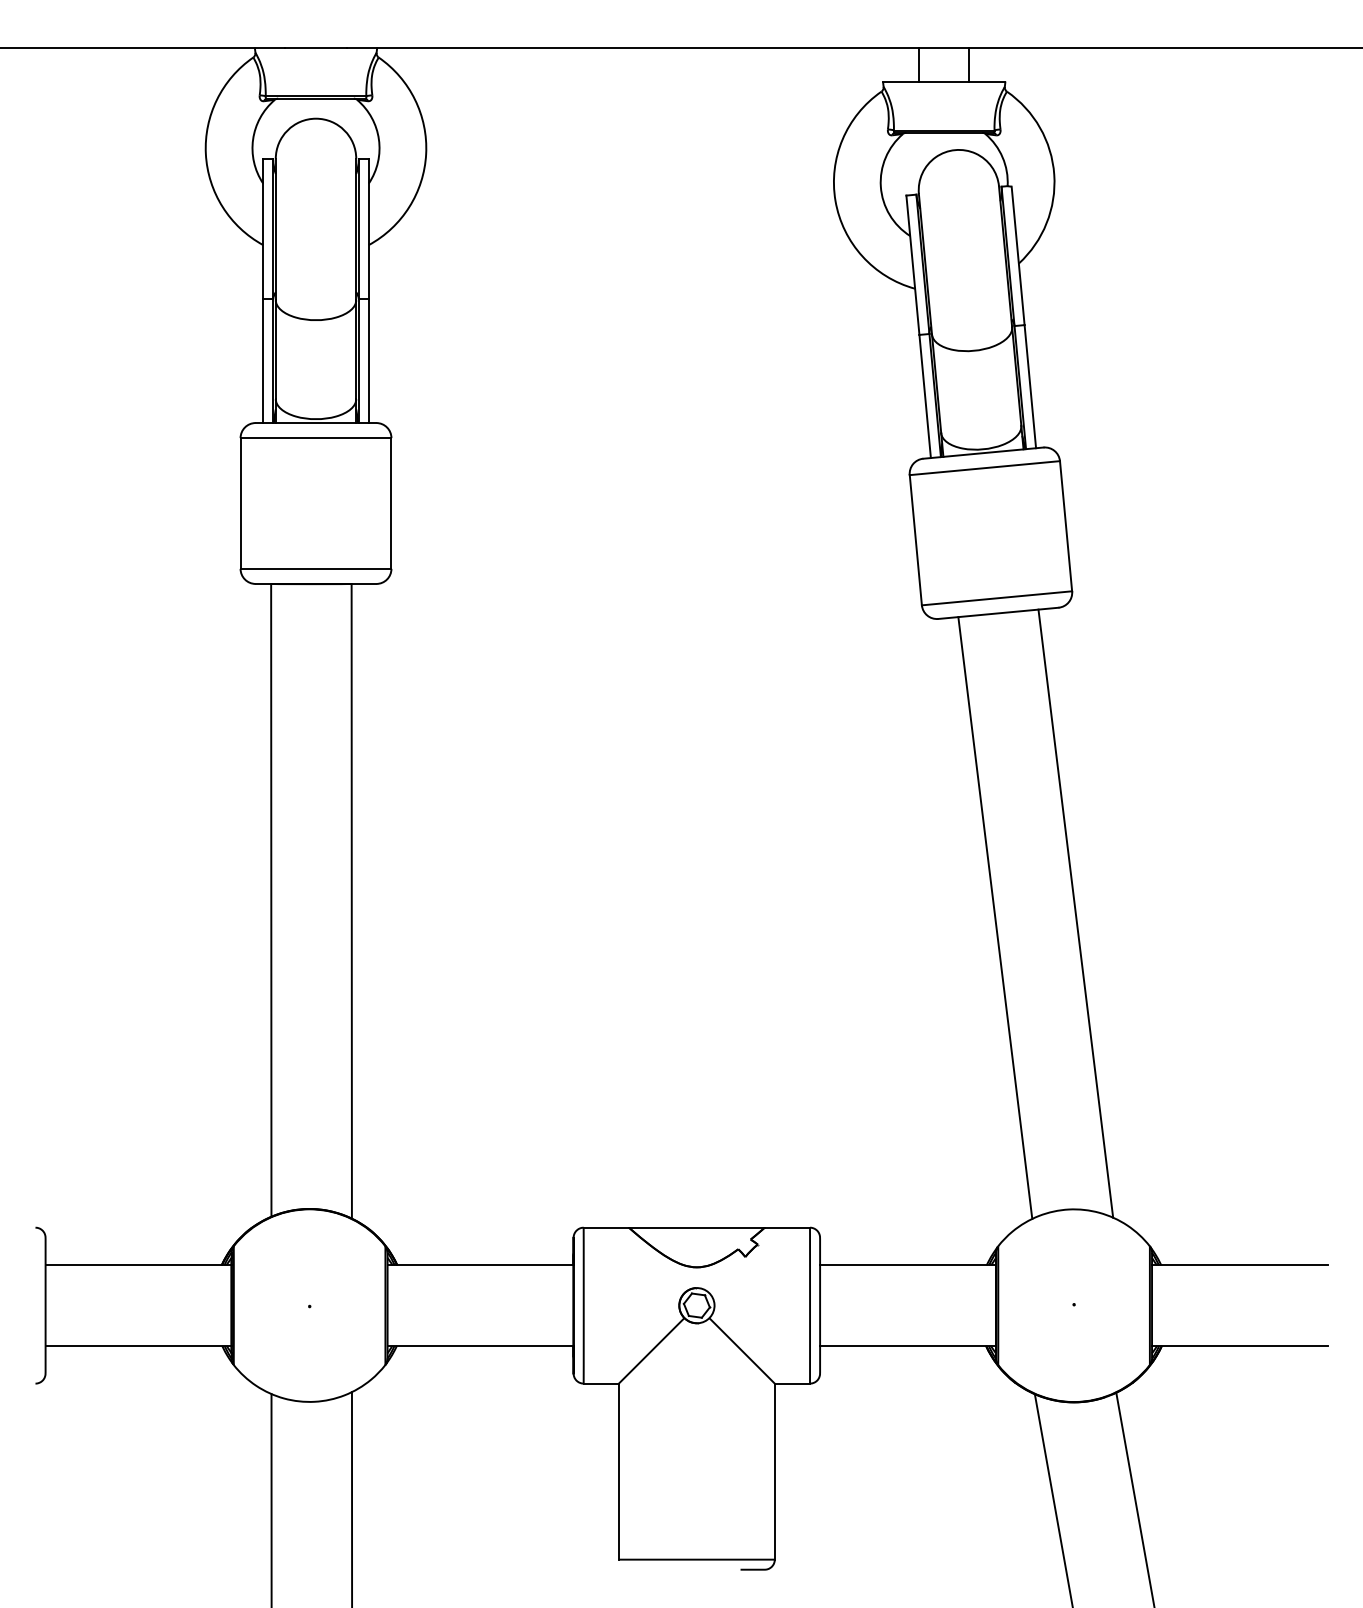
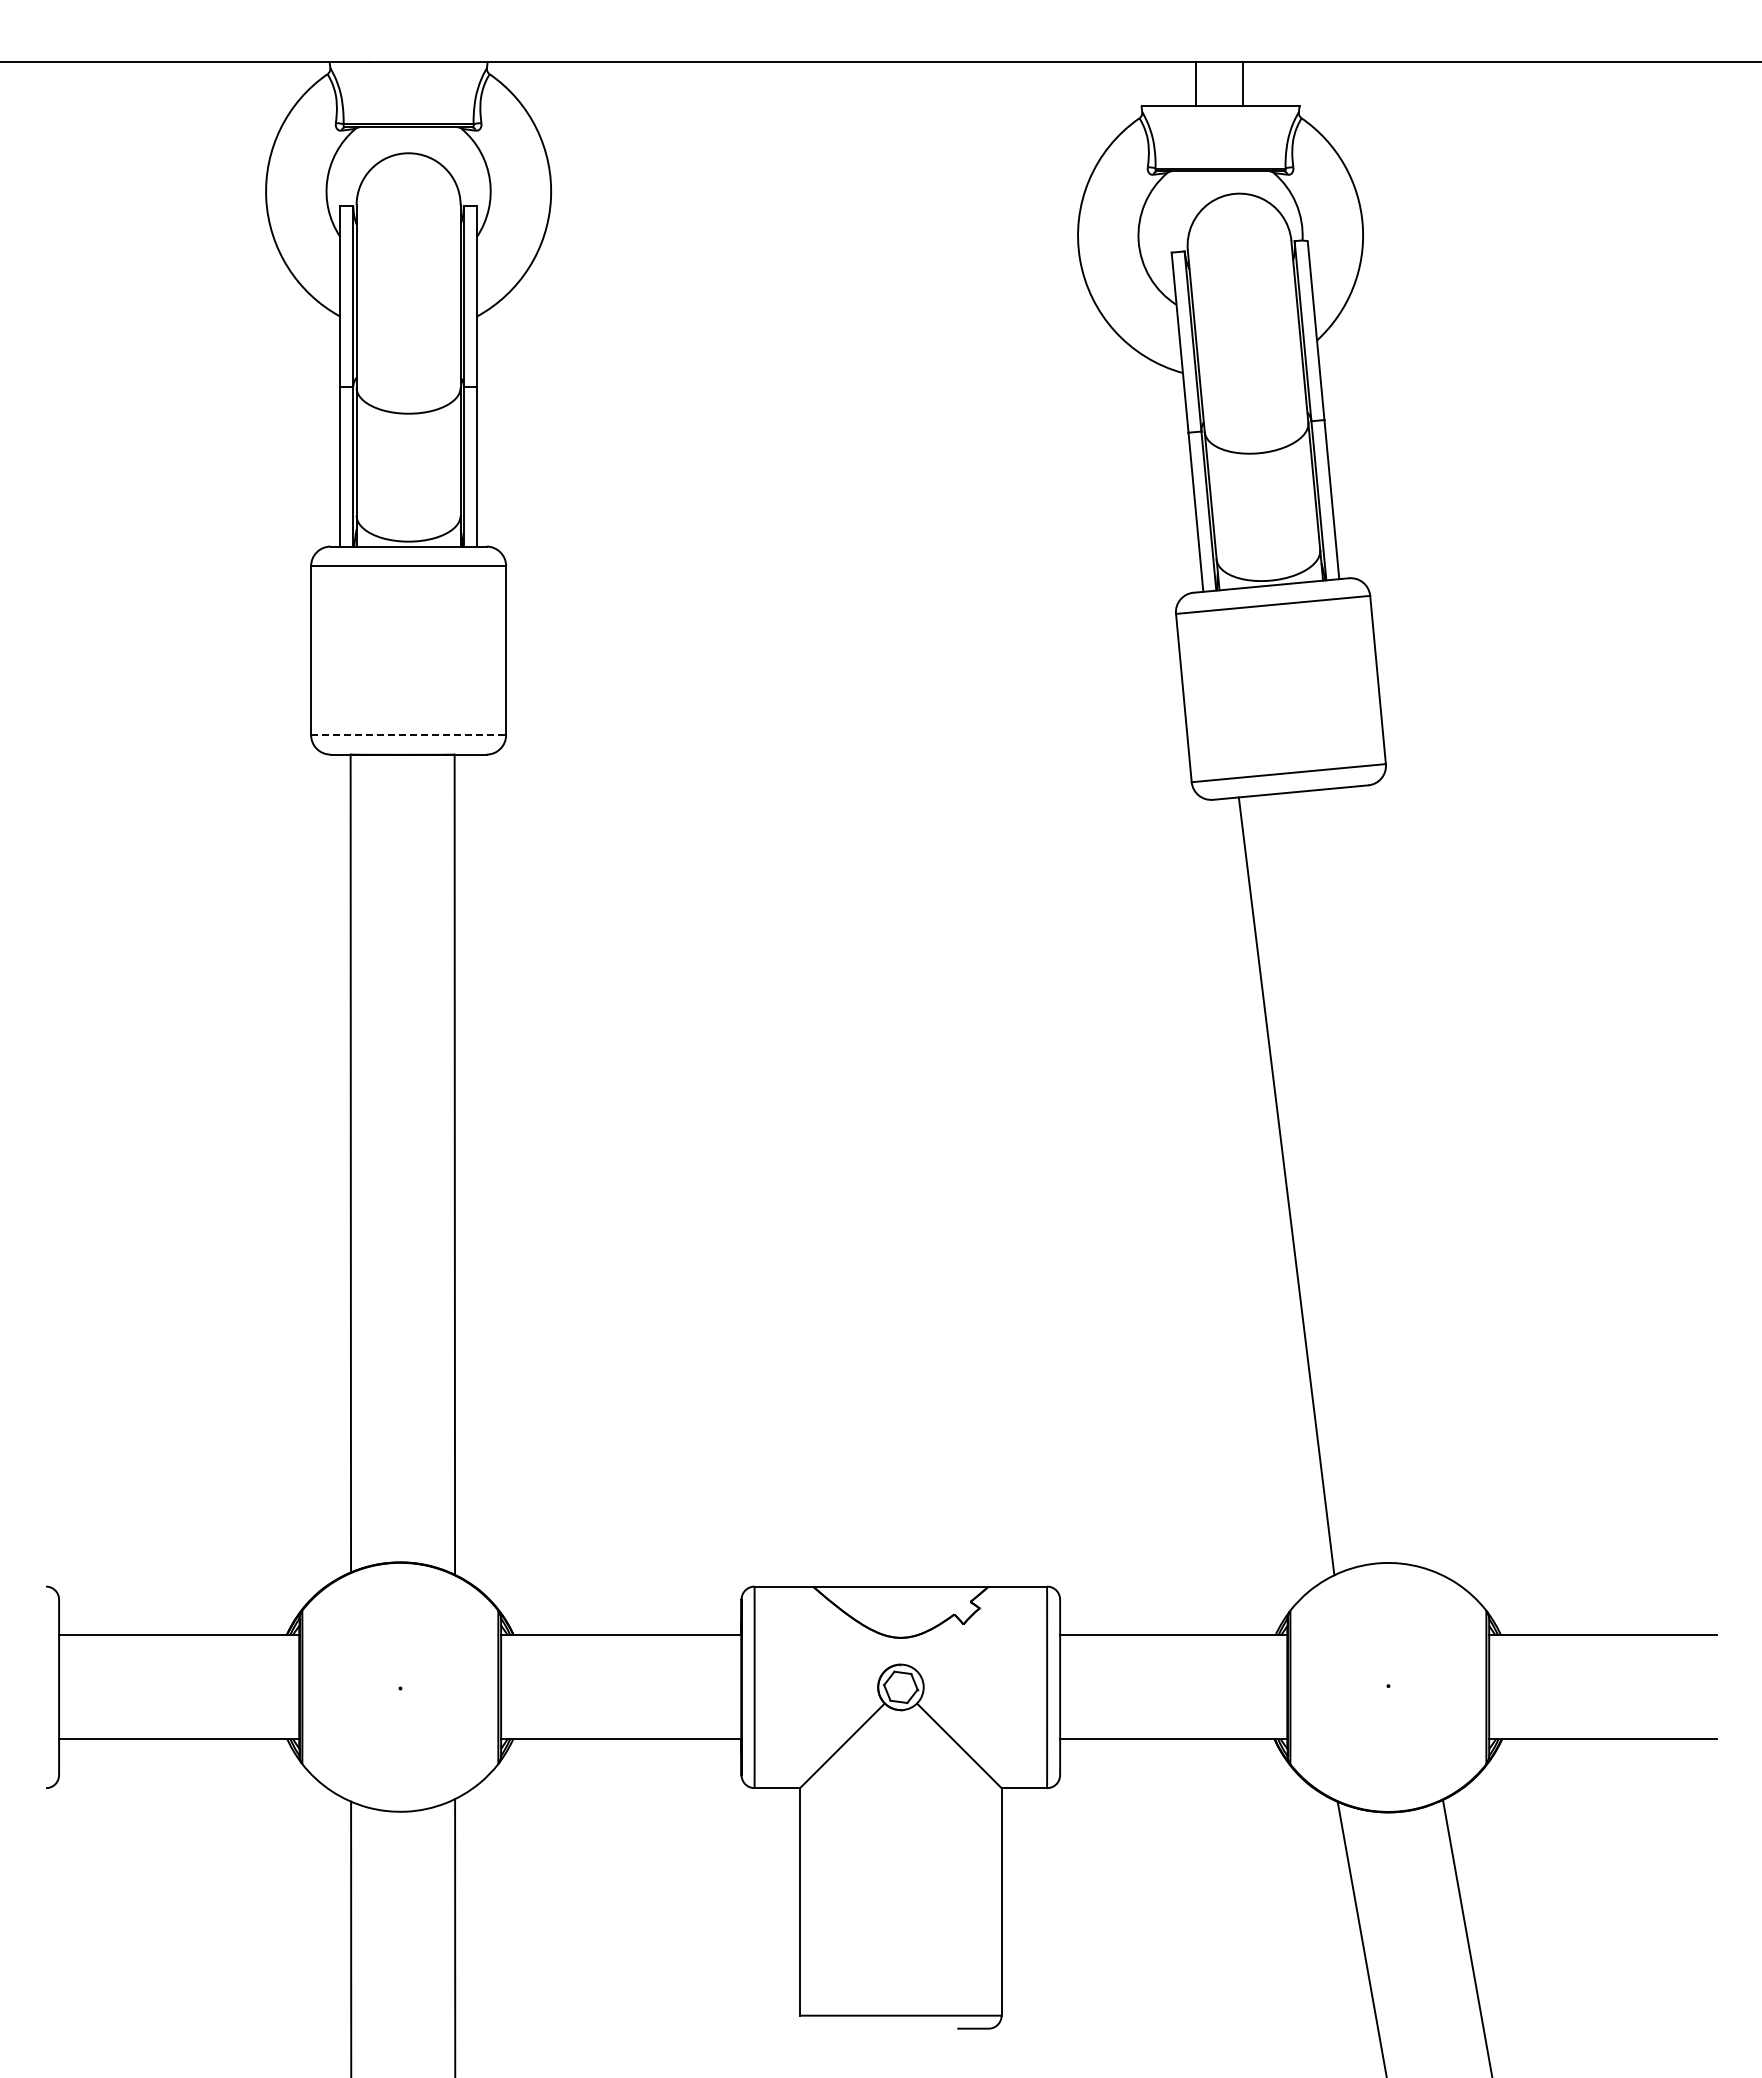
line: (919, 65) -> (1243, 84), moved
line: (969, 65) -> (1196, 84), moved
line: (315, 569) -> (408, 735), solid -> dashed
line: (1075, 913) -> (1390, 1180), removed

